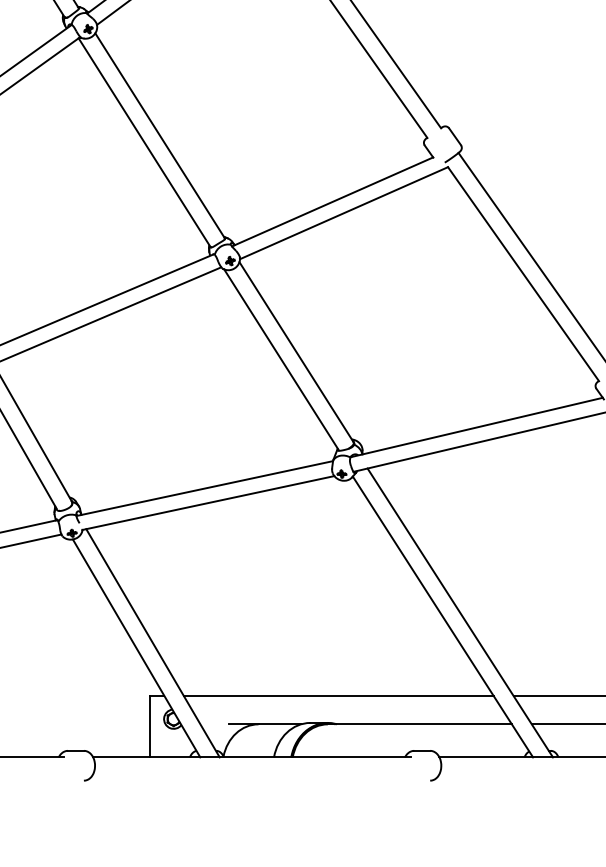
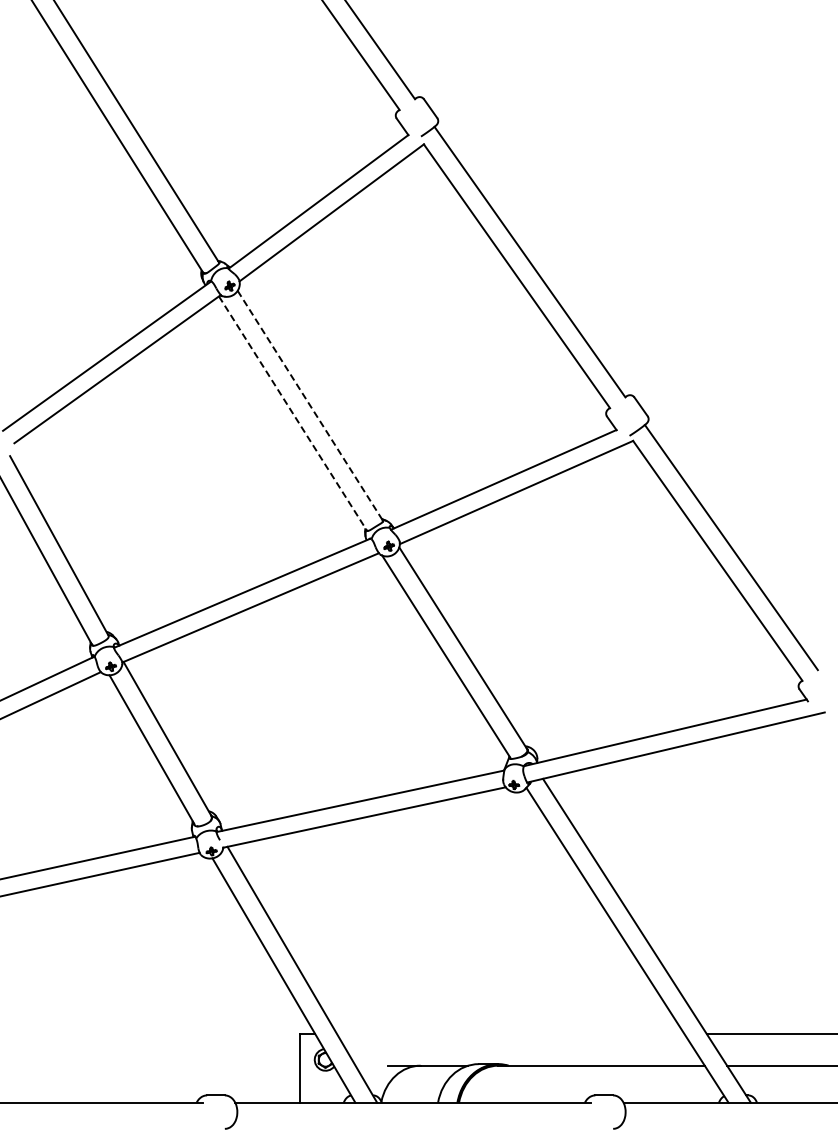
line: (160, 135) -> (310, 405), solid -> dashed
line: (145, 142) -> (293, 413), solid -> dashed
line: (338, 695) -> (510, 1033), removed

